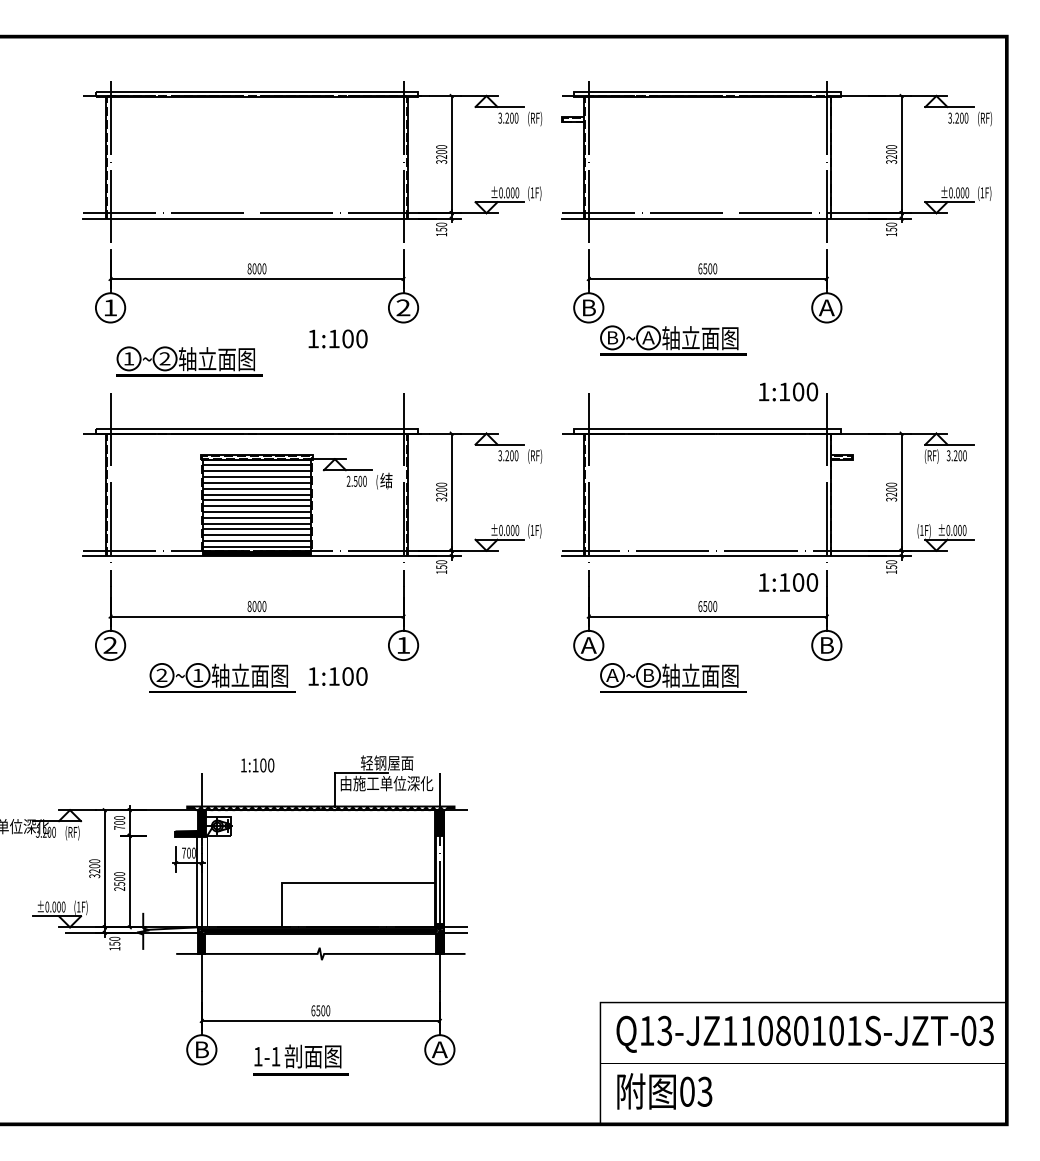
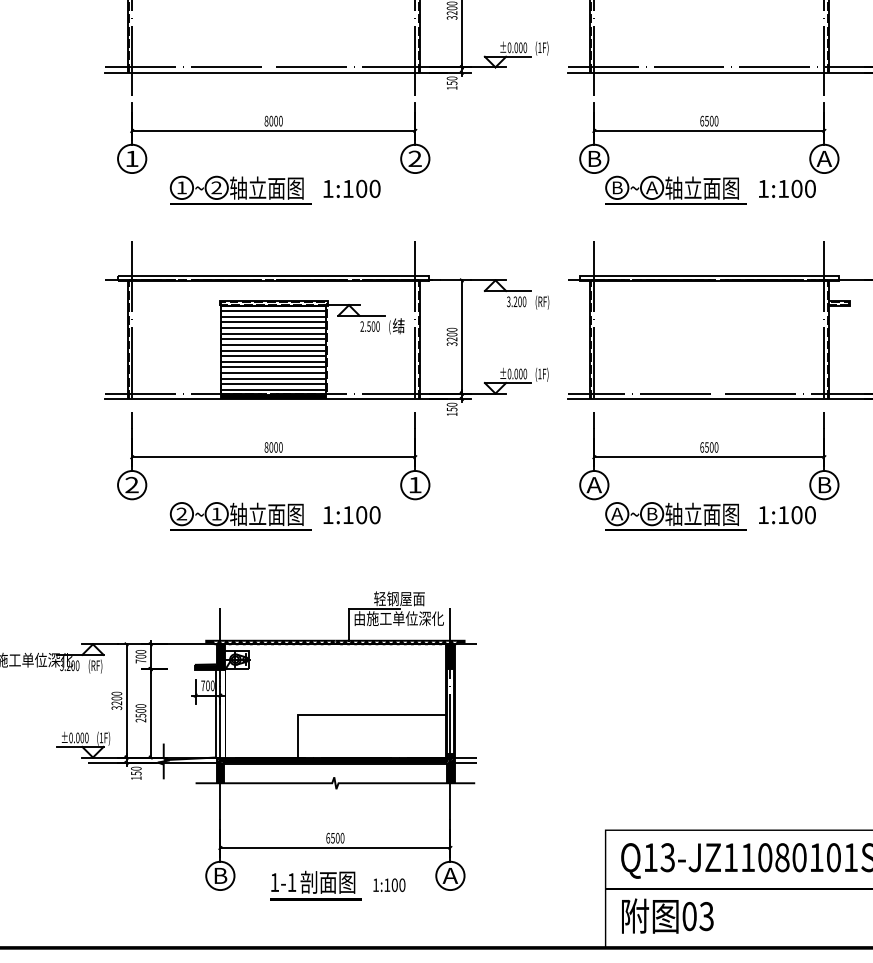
part: (189, 361) -> (240, 190), moved
text: (788, 391) -> (787, 188), moved
text: (788, 582) -> (787, 515), moved
text: (257, 765) -> (389, 885), moved

